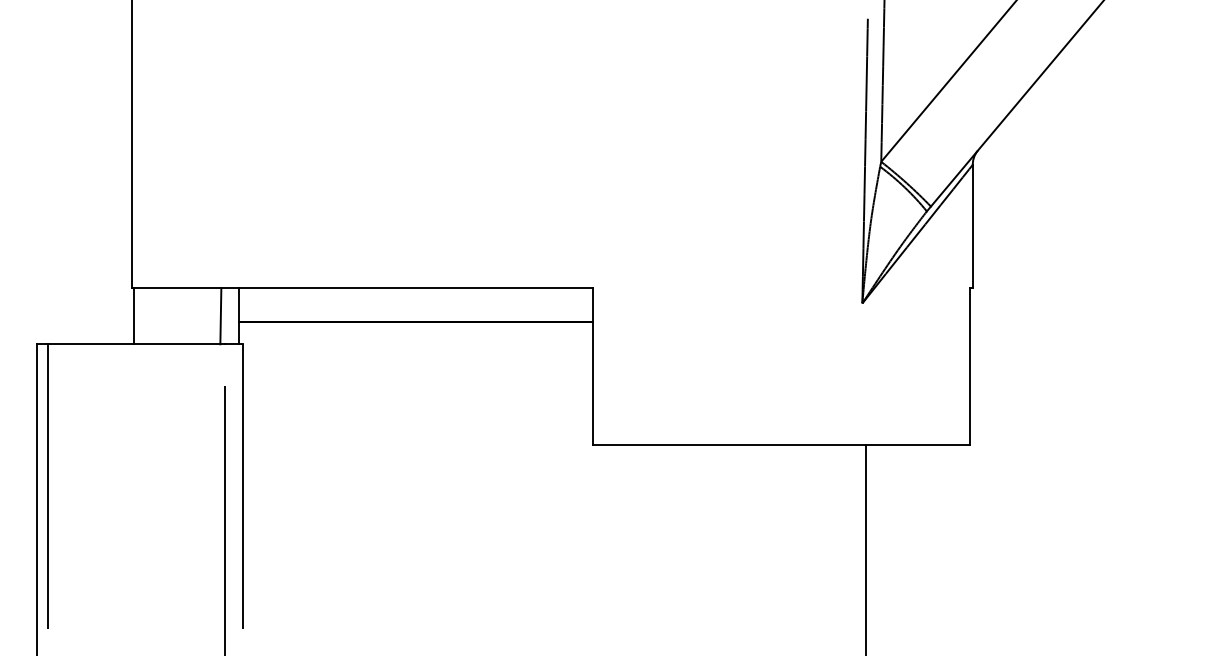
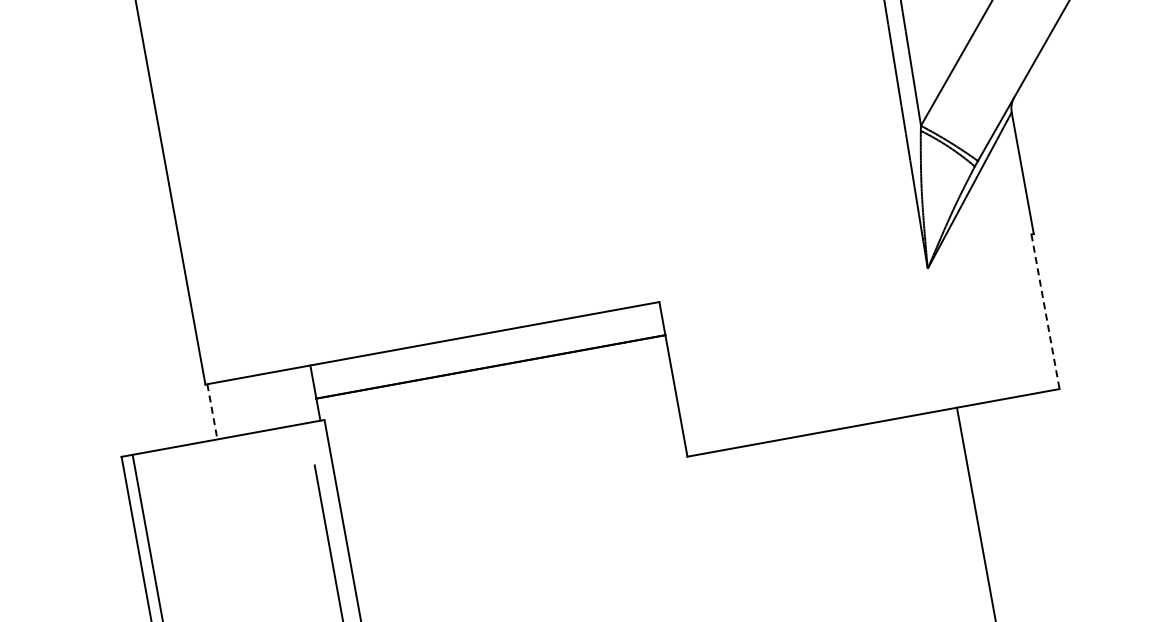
line: (134, 316) -> (212, 411), solid -> dashed
line: (220, 316) -> (297, 396), removed
line: (970, 367) -> (1045, 312), solid -> dashed

